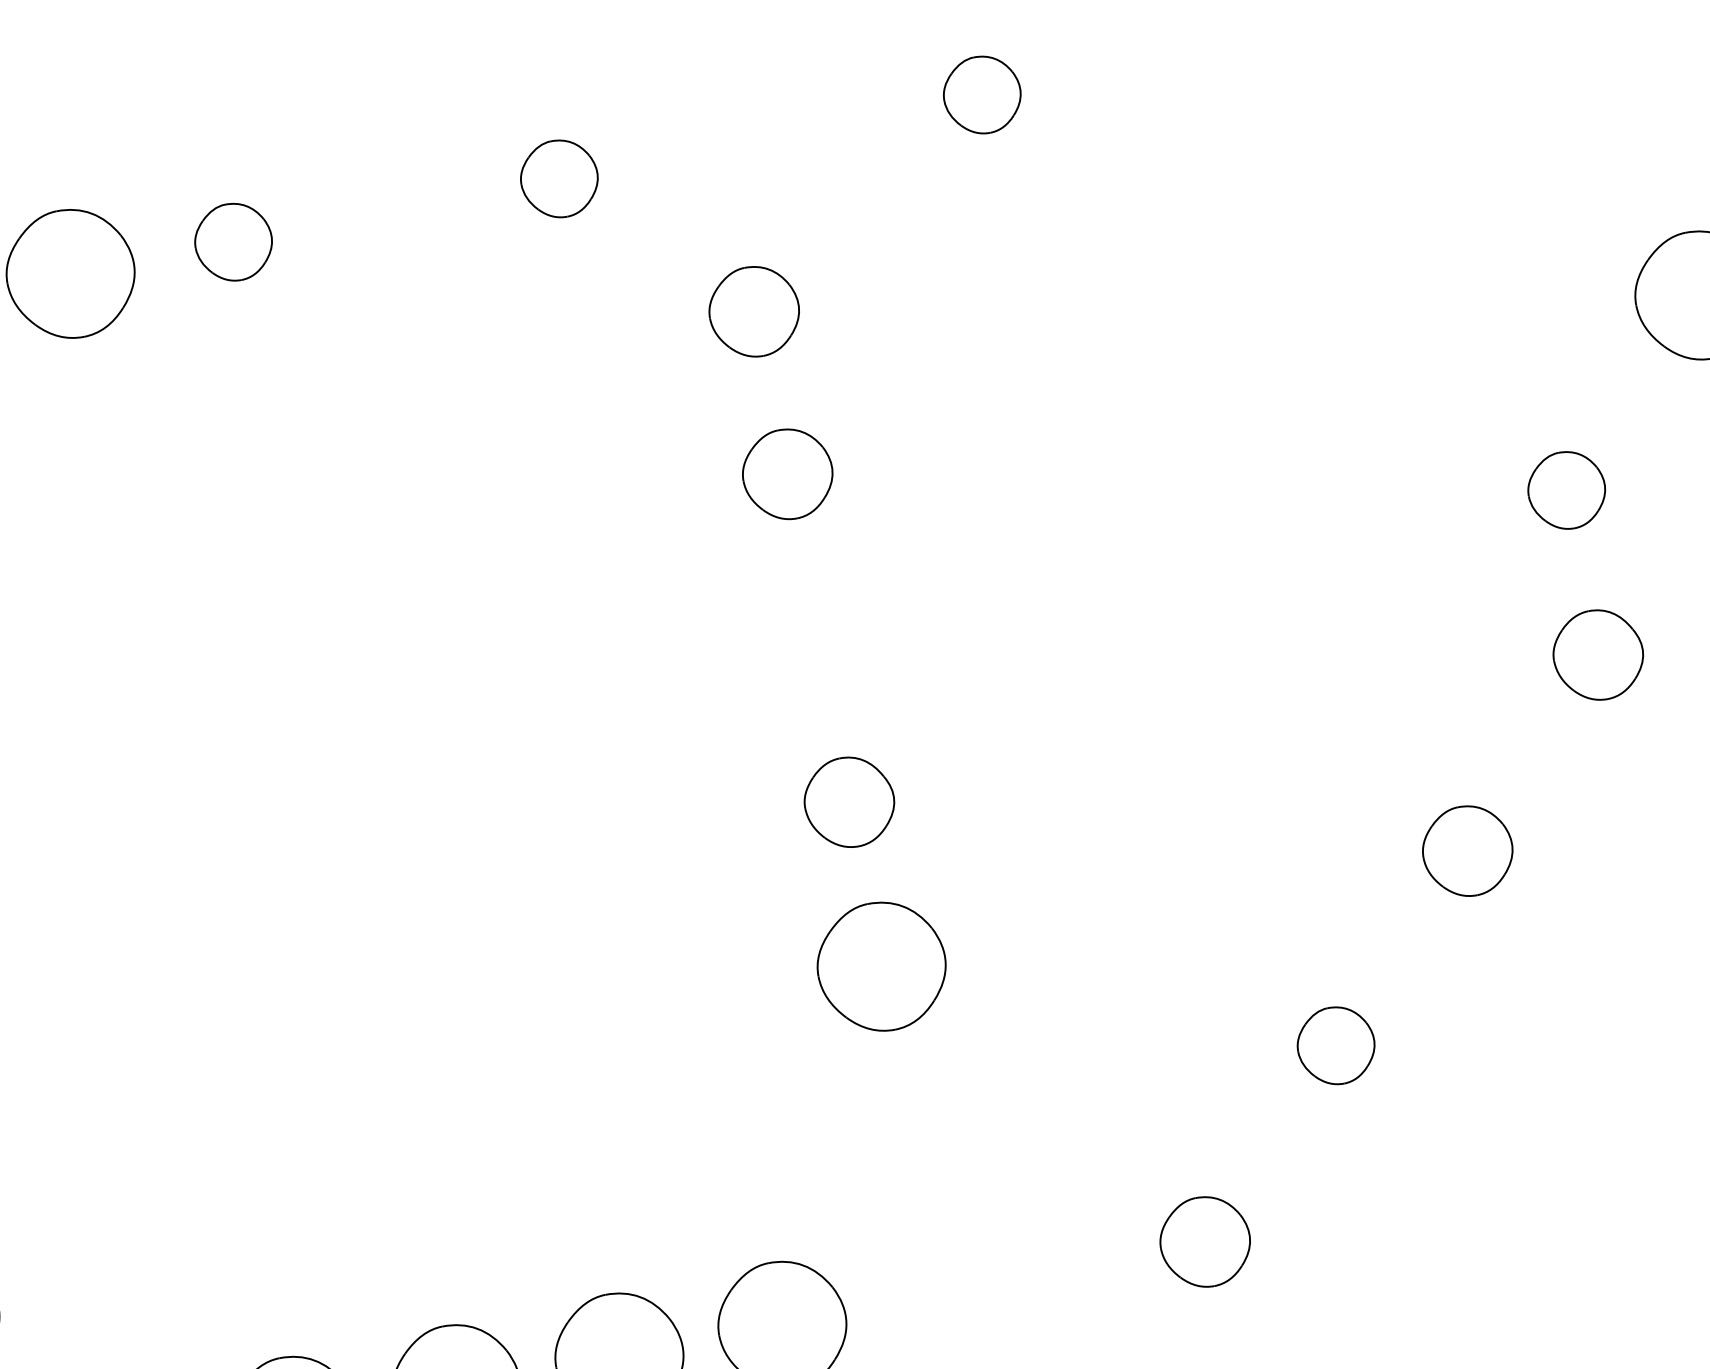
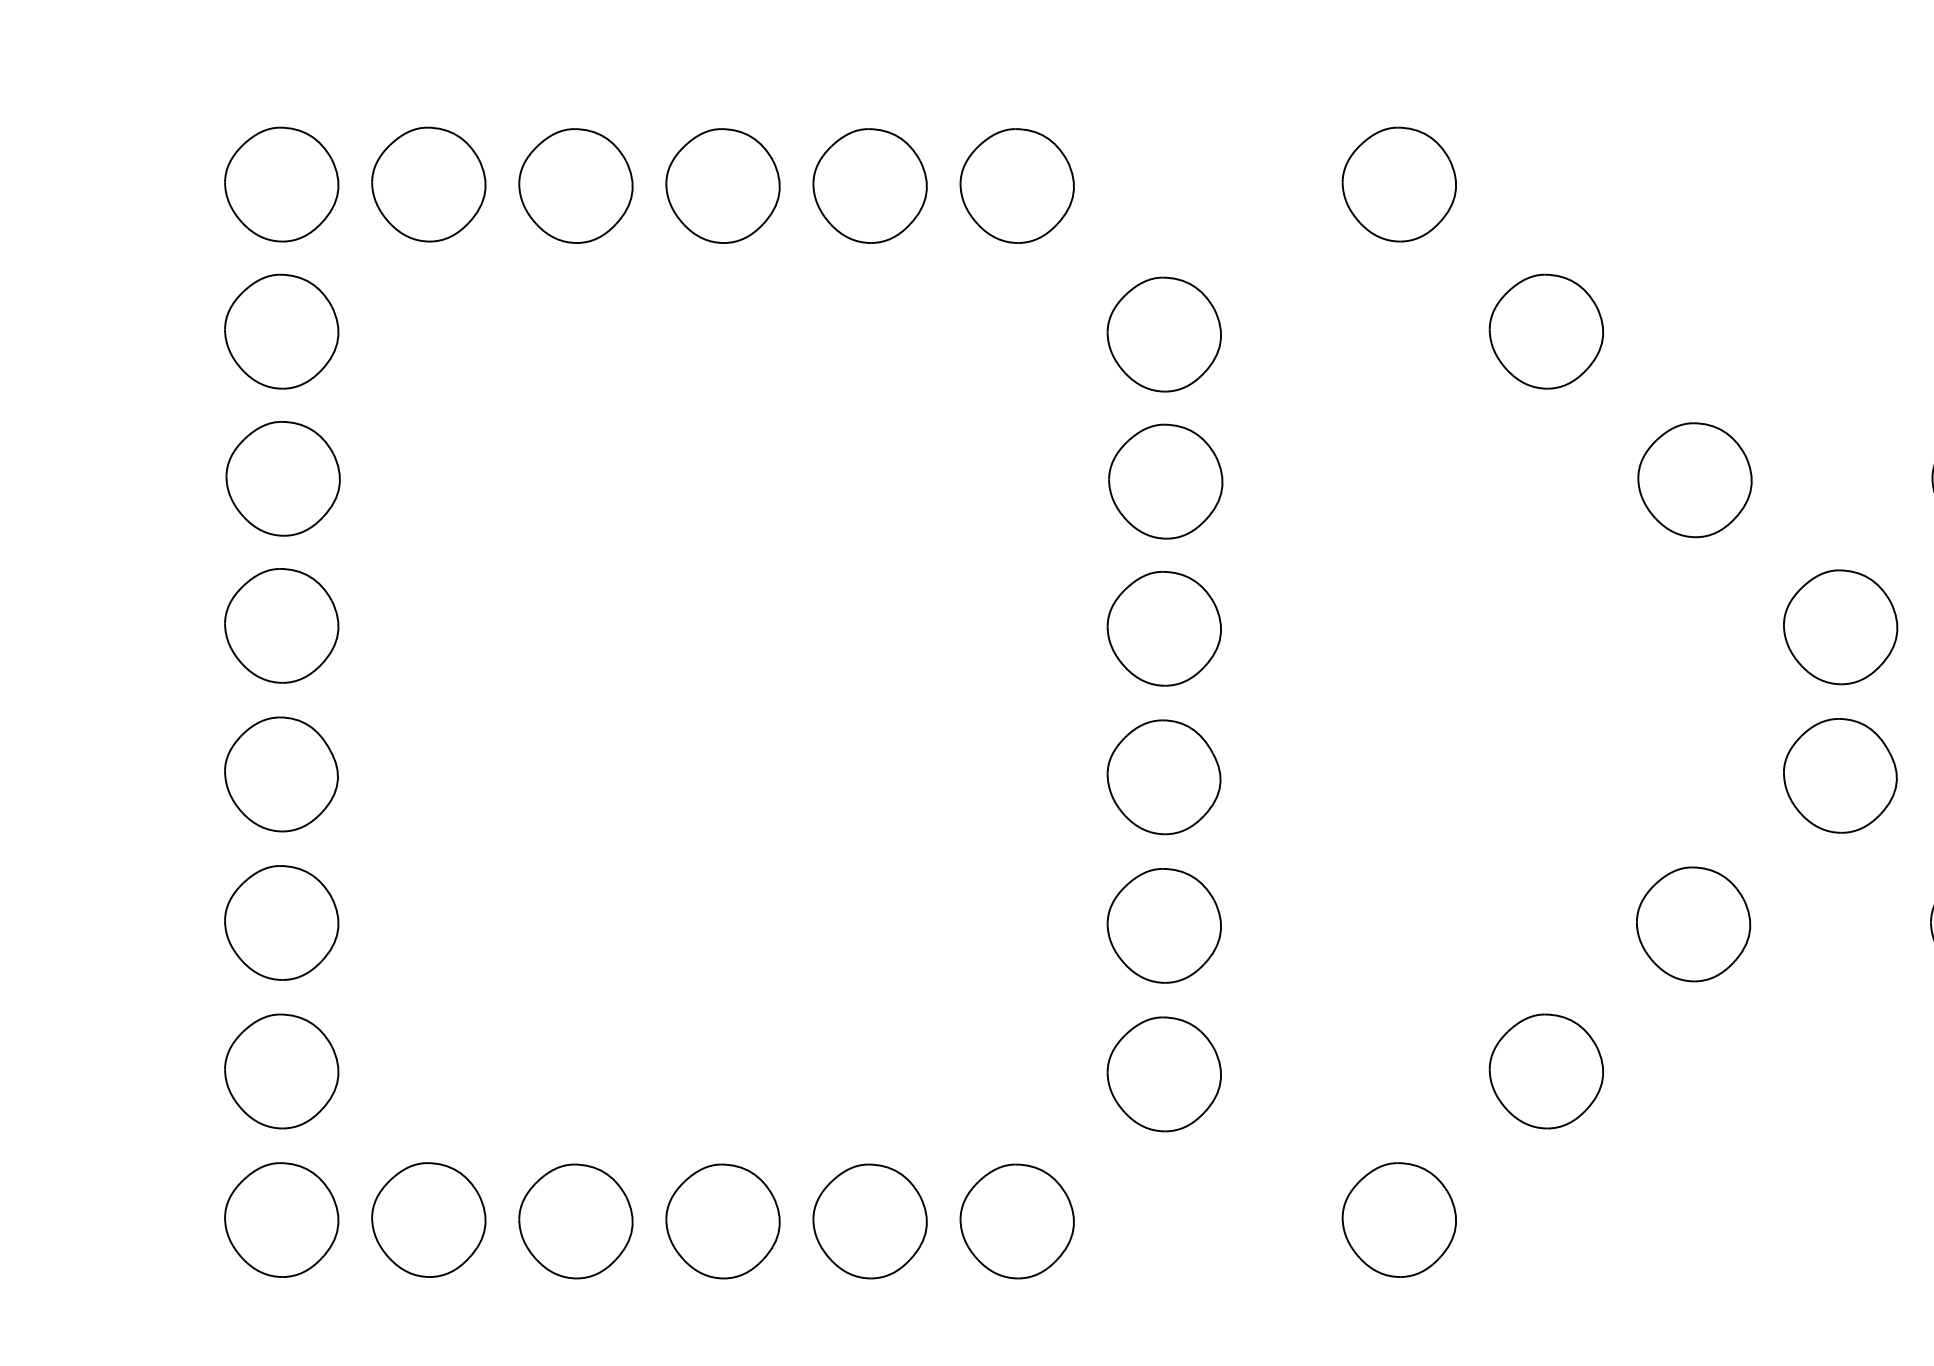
part: (981, 95) -> (1398, 184), size x1.67
part: (558, 178) -> (1016, 185), size x1.67
part: (395, 210) -> (869, 185), added
part: (1176, 226) -> (1545, 331), added
part: (232, 241) -> (722, 185), size x1.67
part: (753, 311) -> (1163, 334), size x1.43
part: (1373, 359) -> (1694, 480), added
part: (787, 474) -> (1165, 481), size x1.43
part: (1566, 490) -> (1840, 627), size x1.67
part: (816, 637) -> (1163, 628), added
part: (1598, 654) -> (1840, 775), size x1.43
part: (848, 802) -> (1163, 777), size x1.43
part: (1467, 851) -> (1693, 924), size x1.43
part: (1335, 1046) -> (1545, 1071), size x1.67
part: (912, 1131) -> (1163, 1074), added
part: (1204, 1241) -> (1398, 1219), size x1.43

